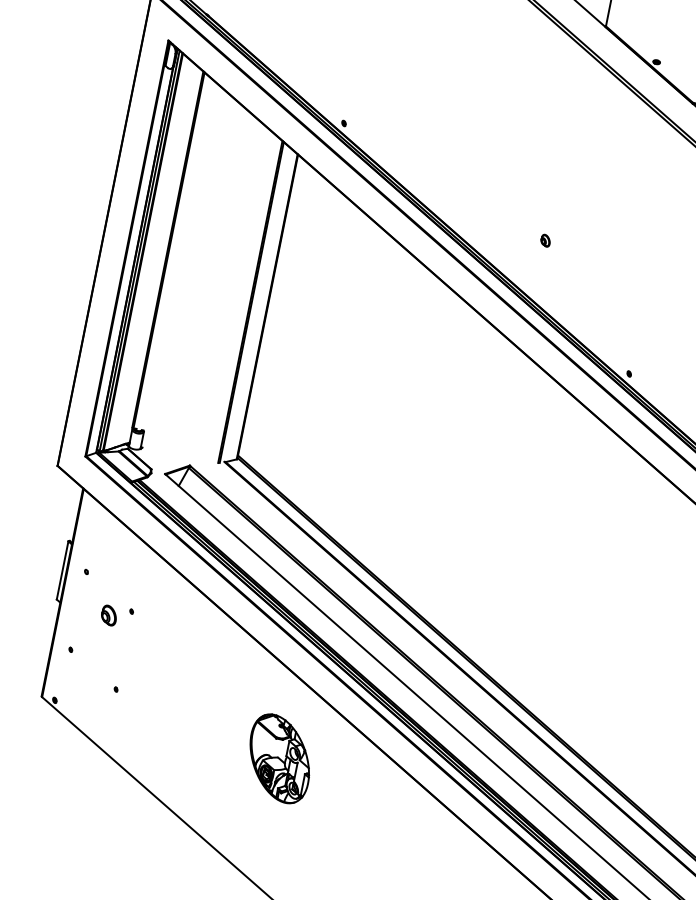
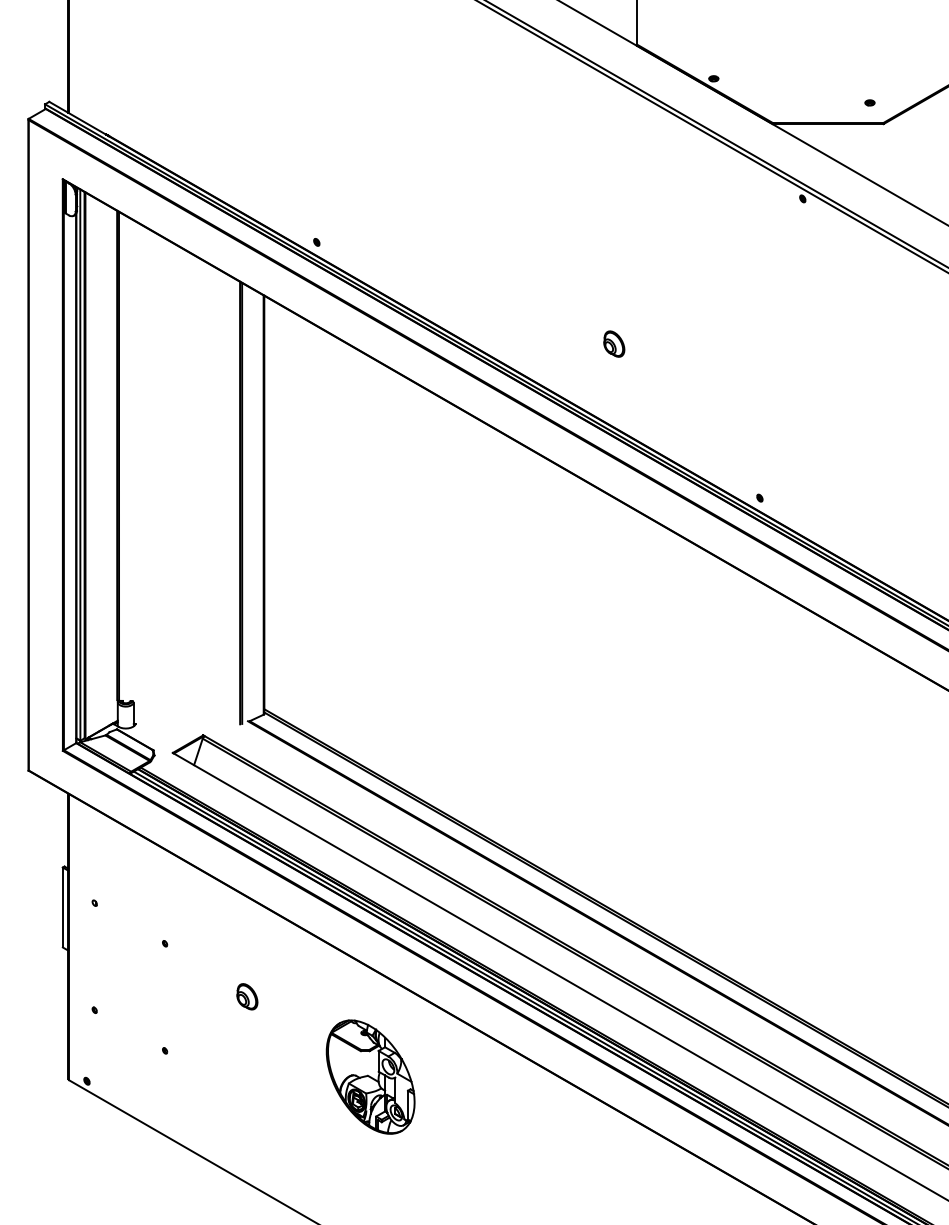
part: (545, 240) -> (614, 343), size x1.67
part: (109, 615) -> (247, 996), moved
part: (279, 758) -> (370, 1076), moved

